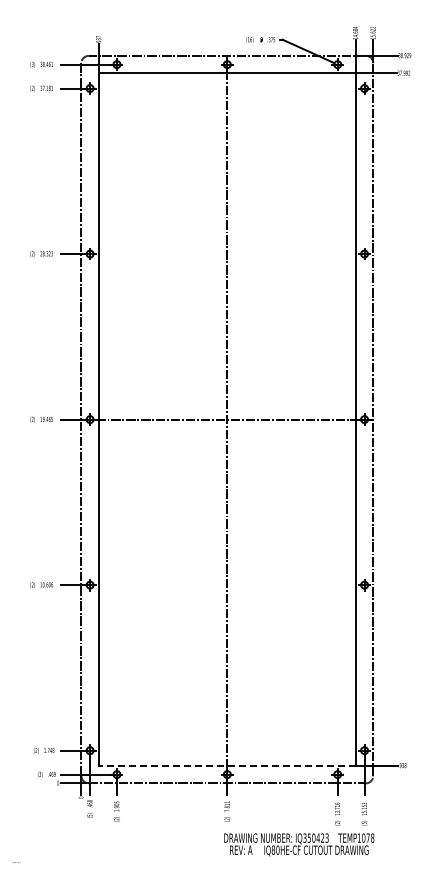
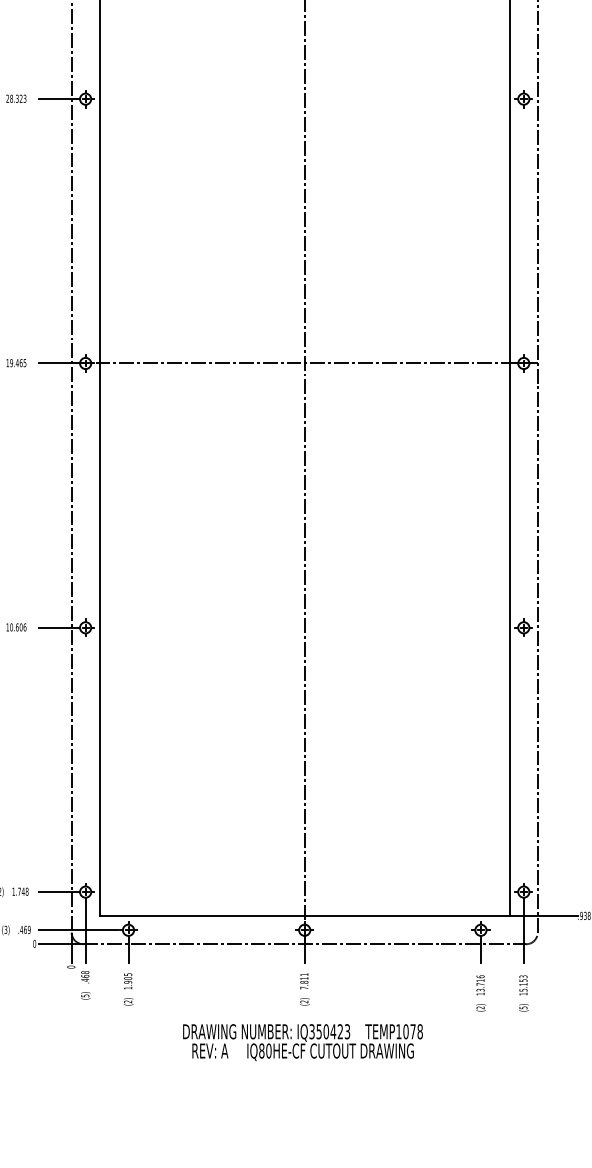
line: (226, 765) -> (303, 915), dashed -> solid
text: (299, 844) -> (303, 1041), moved

